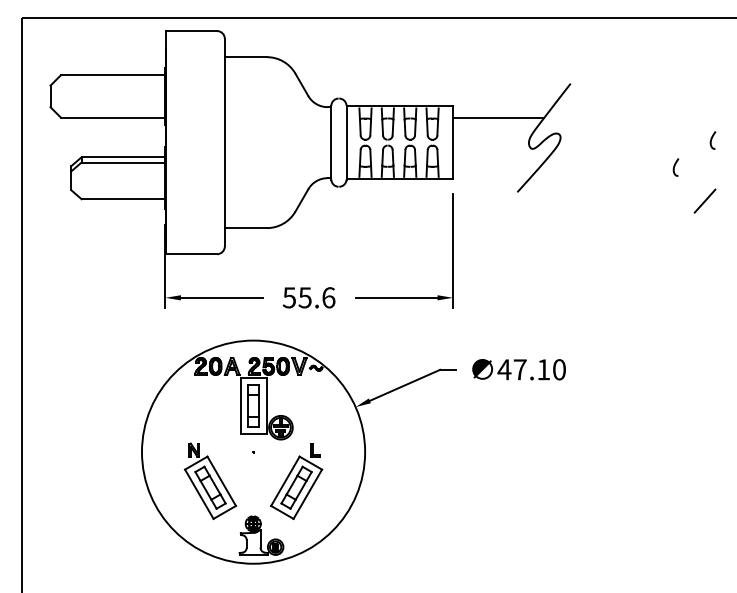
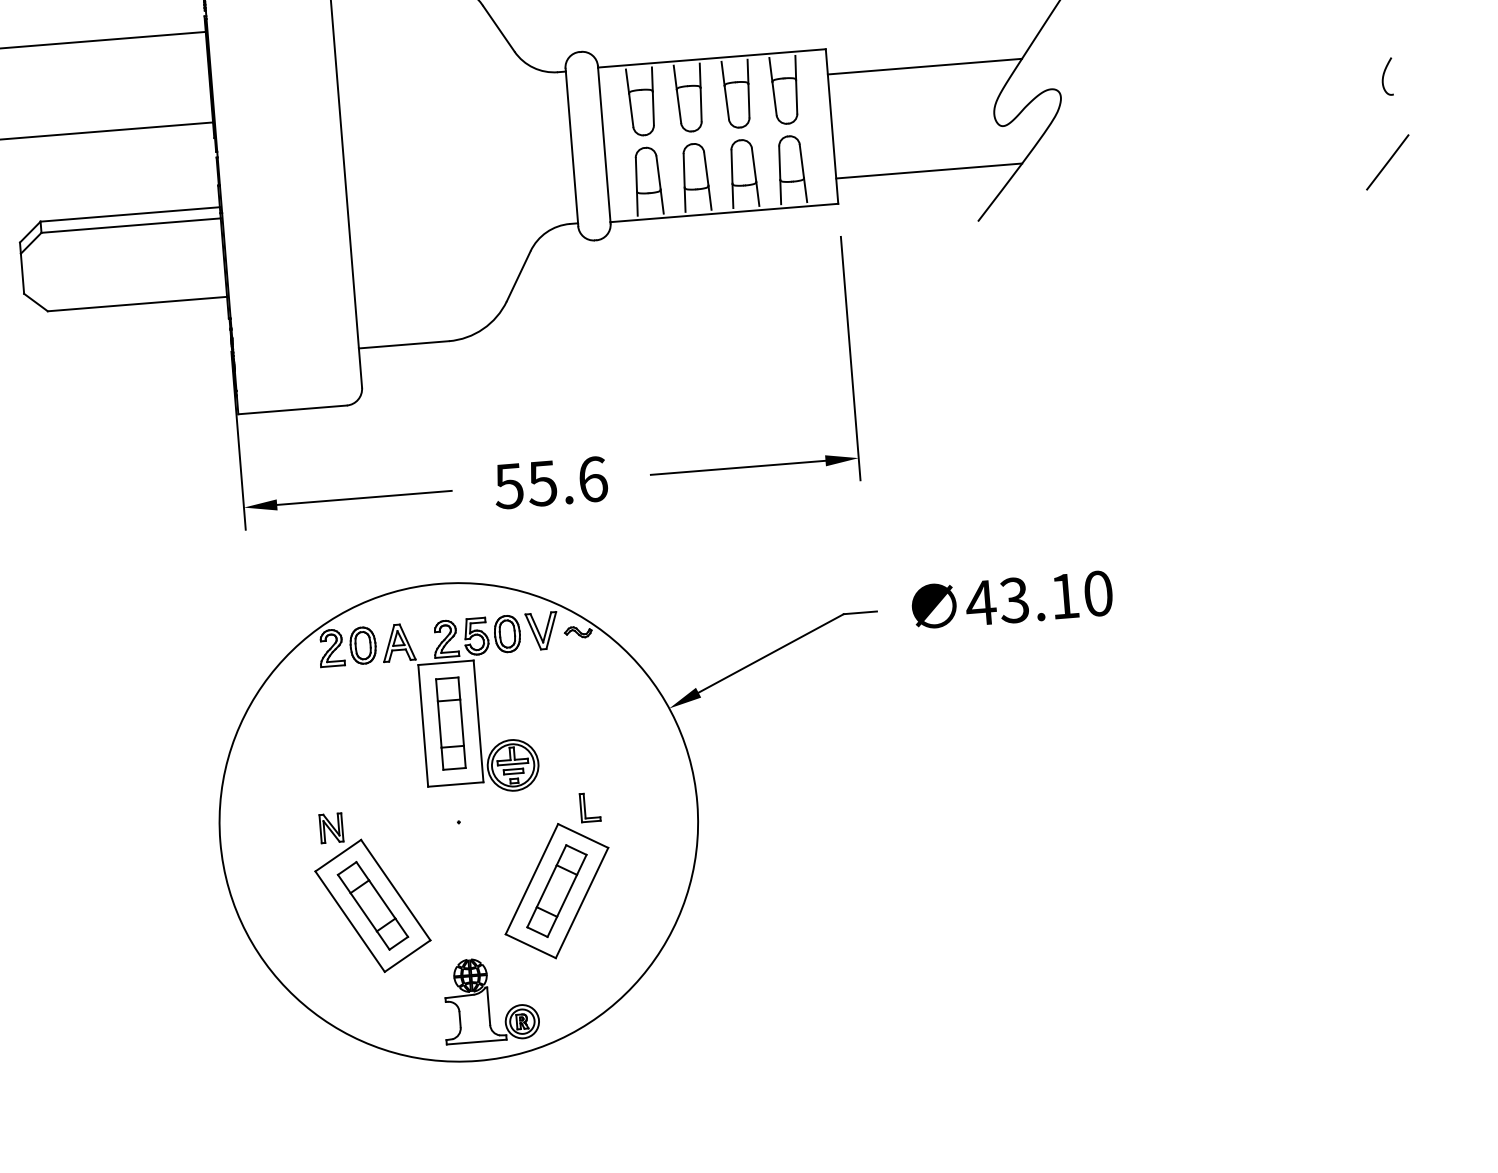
line: (496, 166) -> (928, 169), added
curve: (675, 166) -> (1311, 139), removed
line: (704, 200) -> (1386, 161), moved
text: (519, 369) -> (1013, 599), 47.10 -> 43.10

